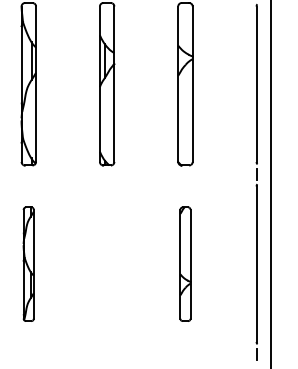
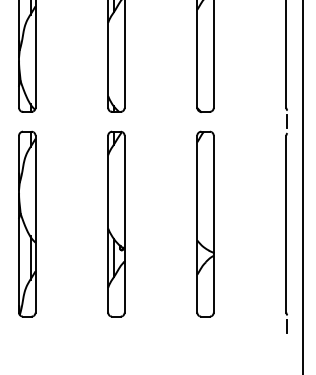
part: (28, 264) -> (26, 224), size x1.43
part: (107, 264) -> (116, 224), added
part: (185, 264) -> (205, 224), size x1.43

